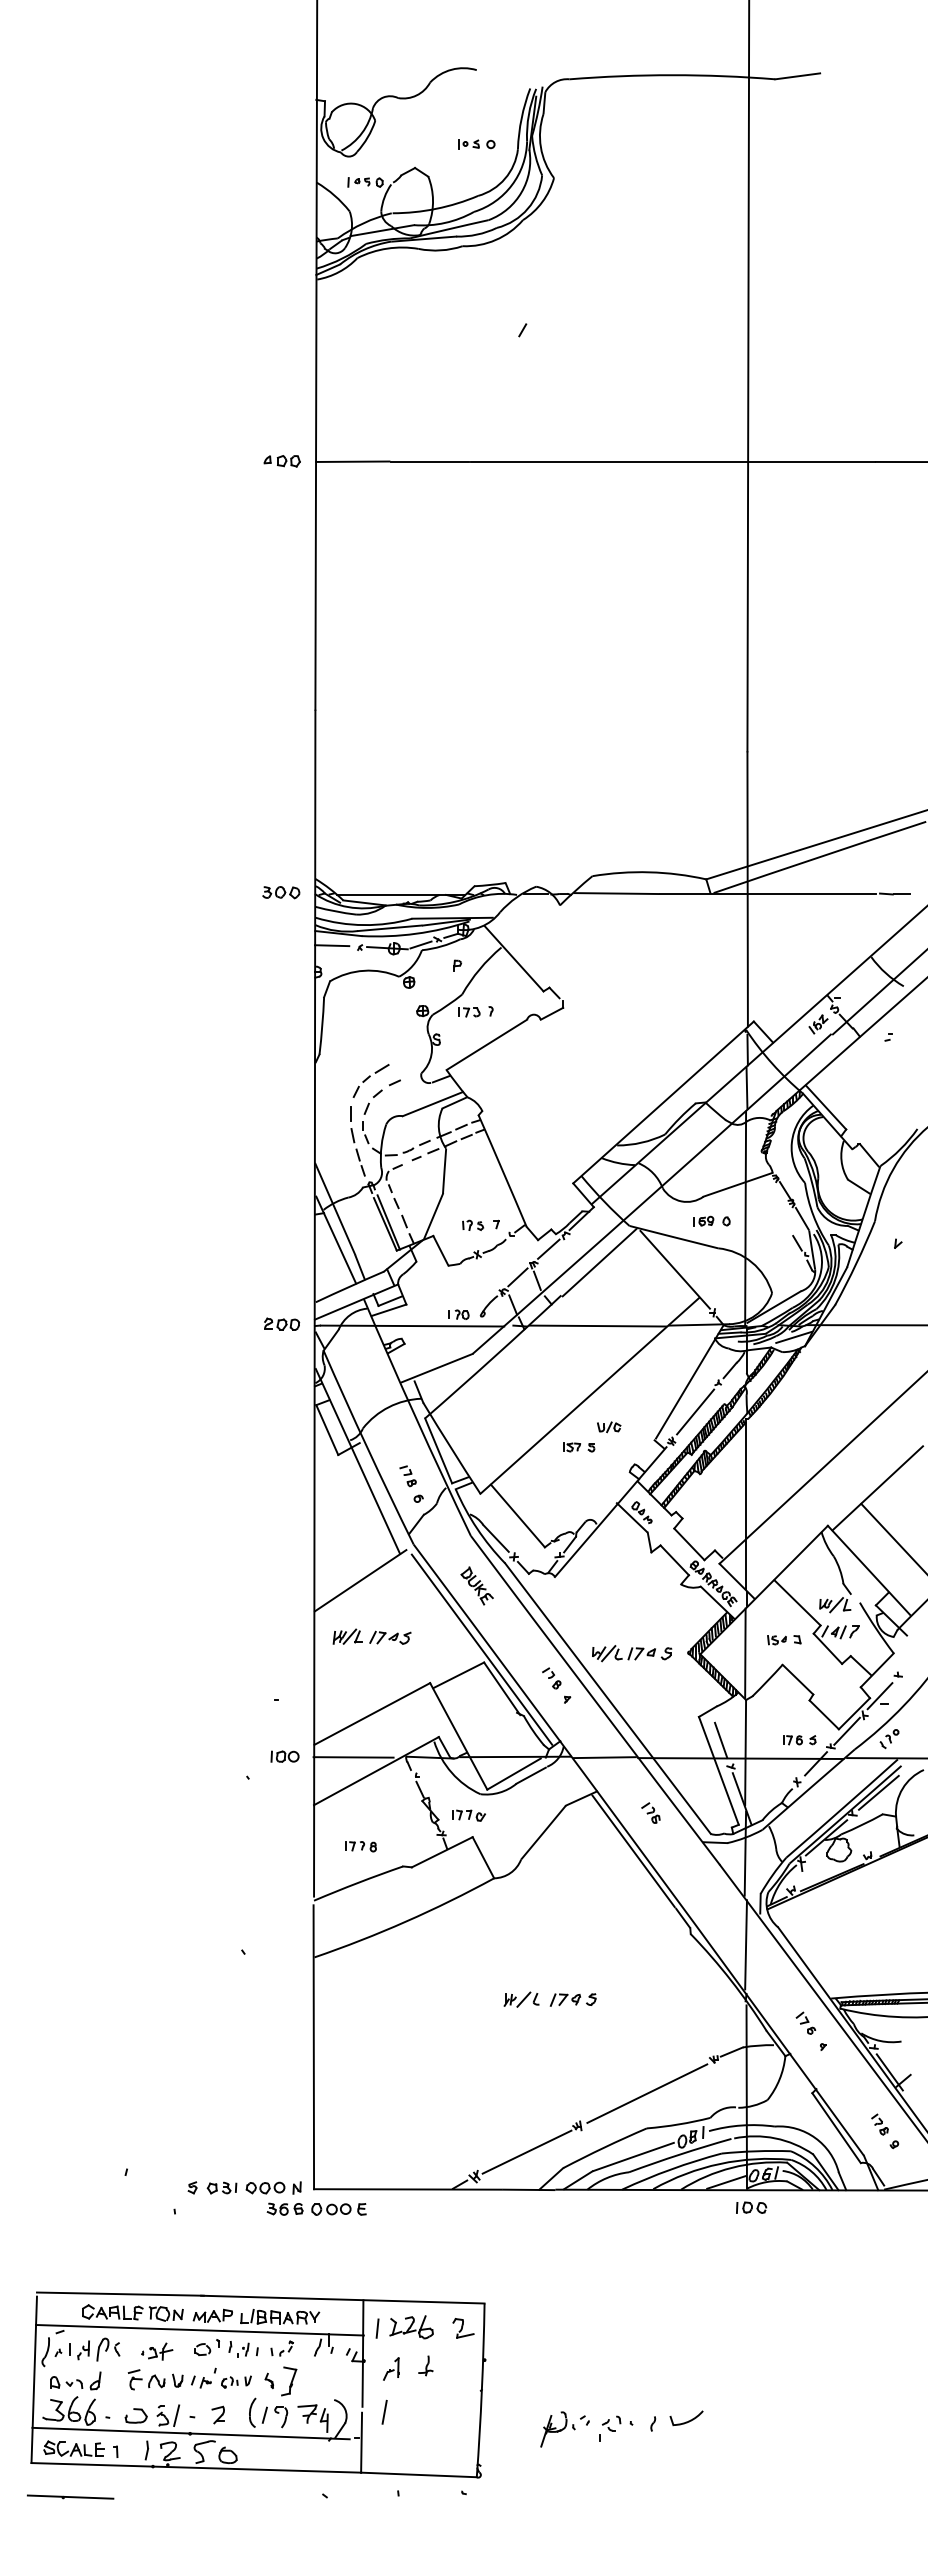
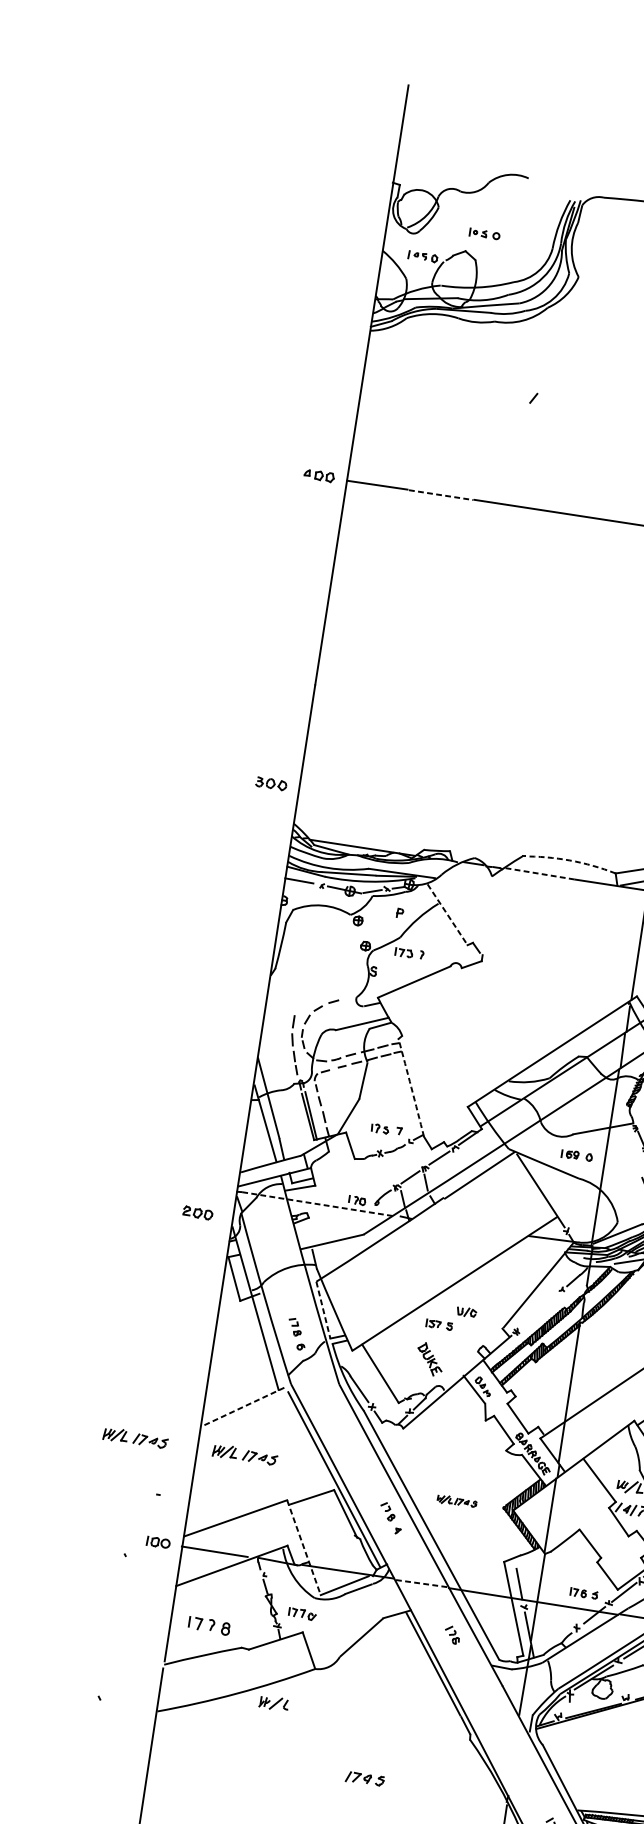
part: (476, 144) -> (484, 234), moved
line: (430, 461) -> (441, 494), solid -> dashed
arc: (649, 872) -> (569, 860), solid -> dashed
part: (281, 892) -> (271, 783), moved
line: (617, 893) -> (540, 873), solid -> dashed
line: (514, 958) -> (447, 914), solid -> dashed
part: (370, 1080) -> (313, 996), removed
arc: (502, 1170) -> (411, 1087), solid -> dashed
part: (282, 1323) -> (198, 1212), moved
line: (597, 1325) -> (469, 1226), removed
line: (412, 1326) -> (317, 1204), solid -> dashed
line: (695, 1411) -> (539, 1310), removed
line: (438, 1451) -> (323, 1310), solid -> dashed
line: (360, 1580) -> (242, 1407), solid -> dashed
part: (476, 1585) -> (429, 1358), moved
part: (238, 1636) -> (135, 1437), added
part: (784, 1640) -> (584, 1509), removed
part: (632, 1653) -> (457, 1501), size x0.6
line: (458, 1736) -> (303, 1547), solid -> dashed
line: (604, 1757) -> (421, 1583), solid -> dashed
part: (360, 1846) -> (209, 1625), size x1.6
line: (745, 1944) -> (513, 1755), removed
part: (521, 1999) -> (274, 1703), moved

